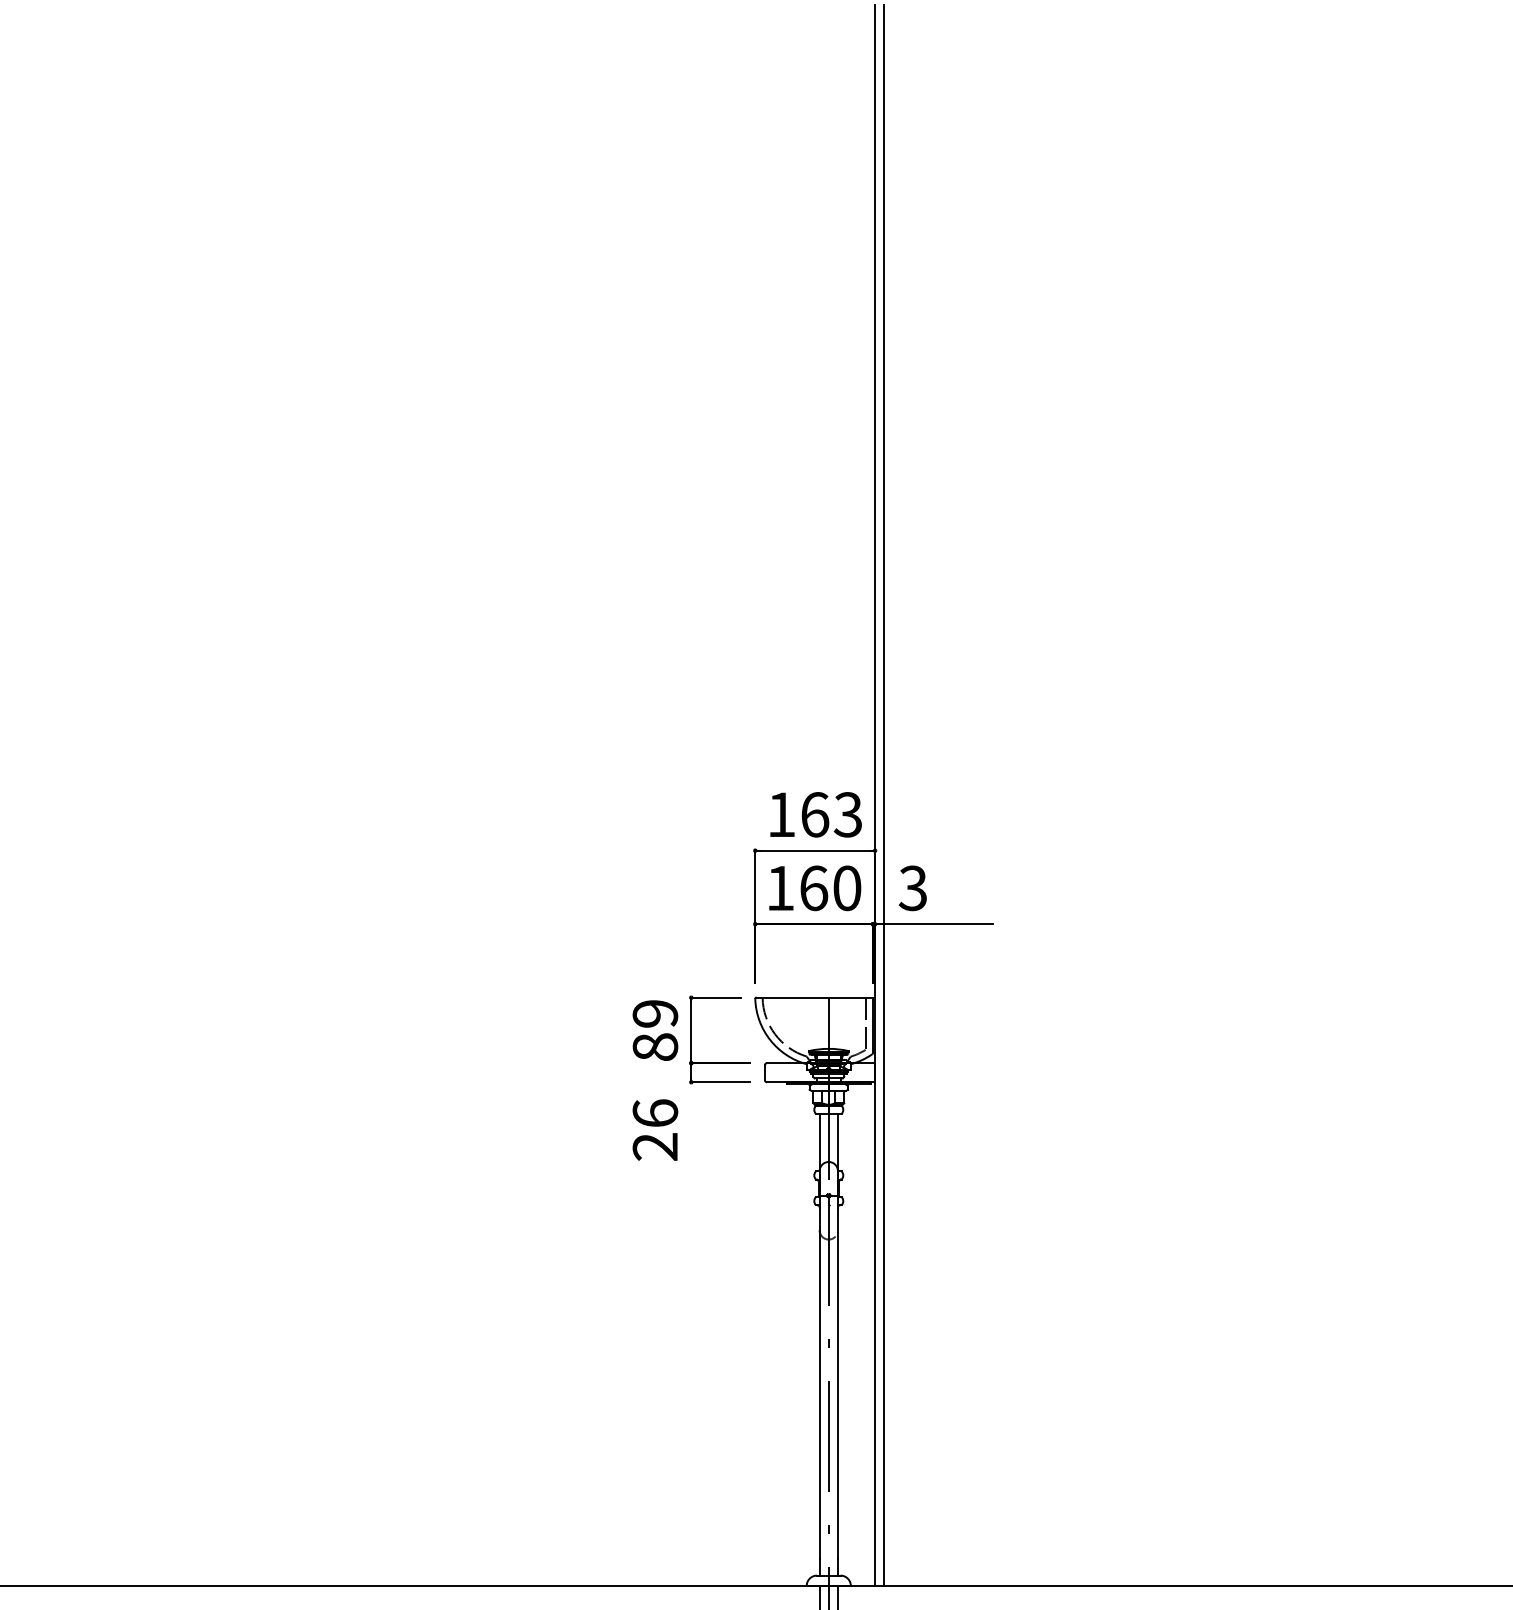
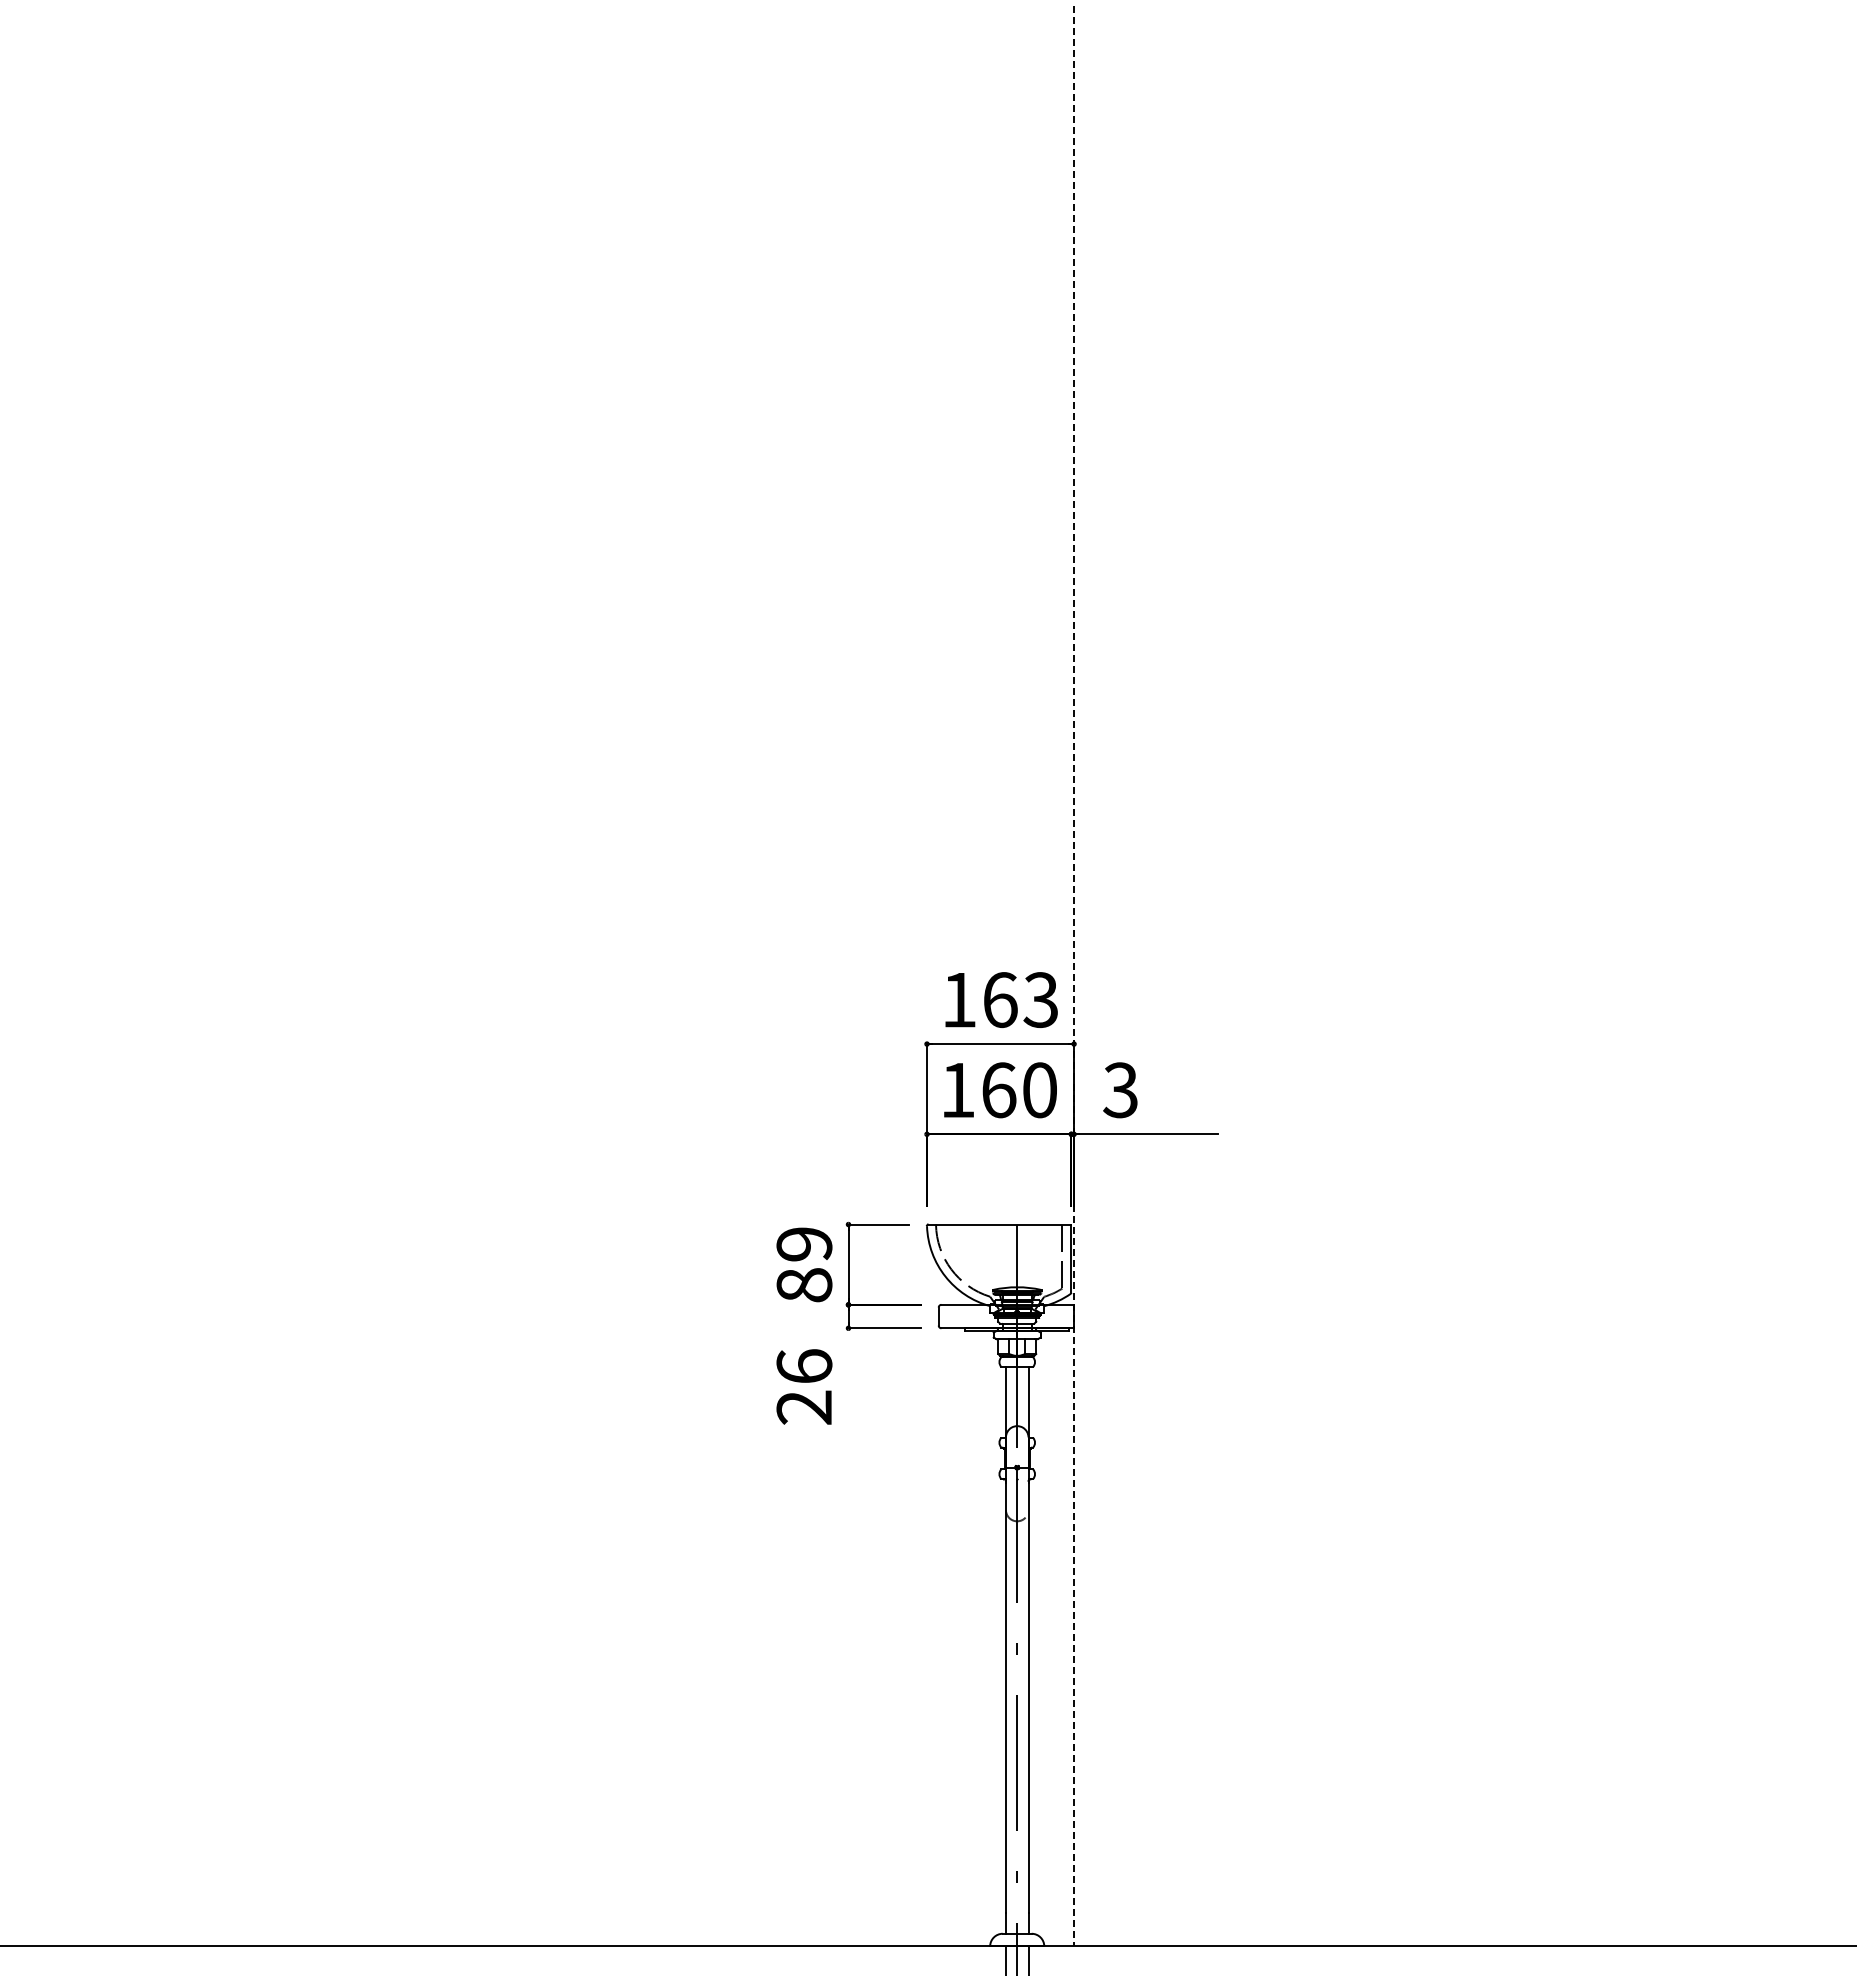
line: (875, 795) -> (1074, 976), solid -> dashed
line: (883, 795) -> (1084, 976), removed

